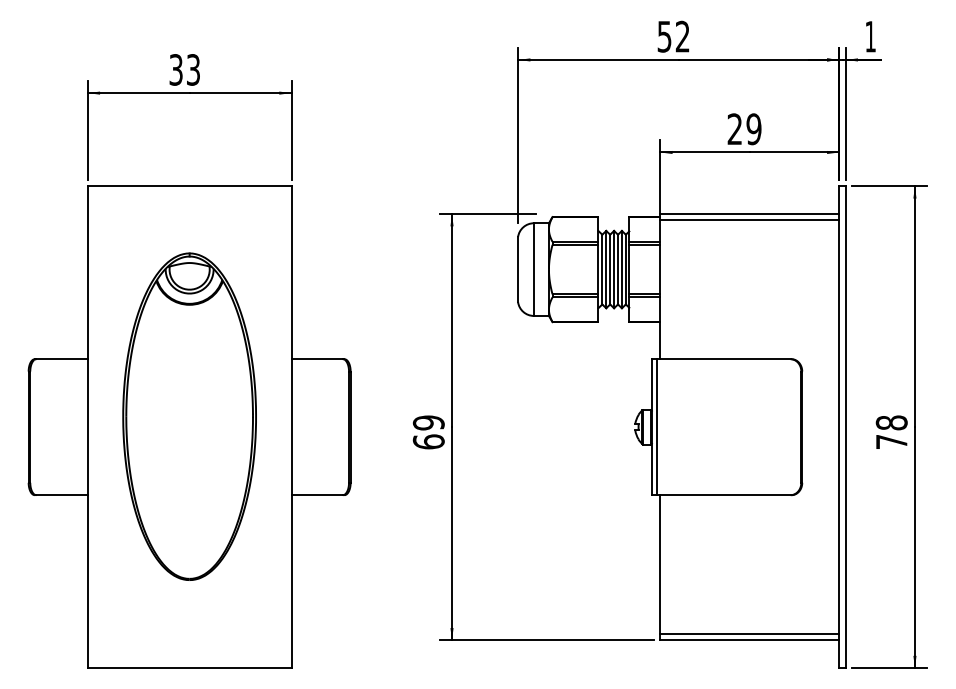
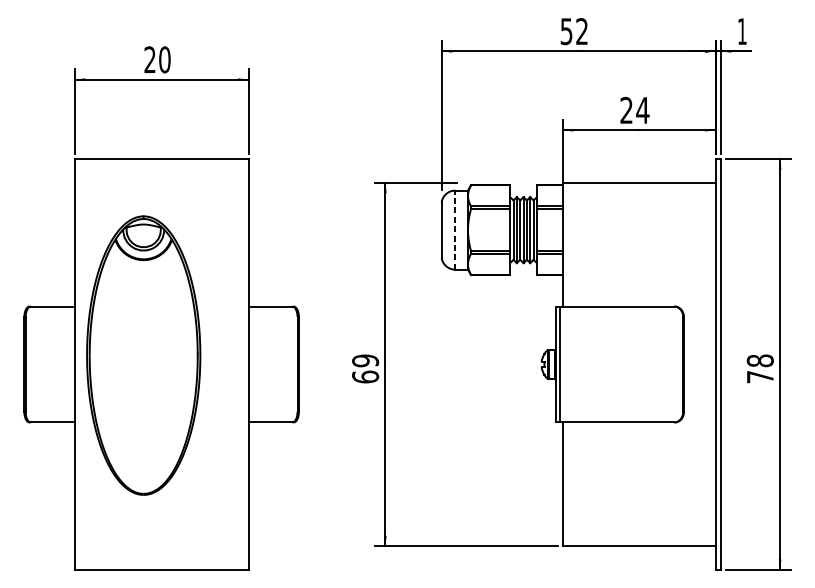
text: (184, 69) -> (157, 59), 33 -> 20
text: (753, 129) -> (642, 110), 29 -> 24
line: (749, 220) -> (639, 188), removed
line: (533, 269) -> (454, 230), solid -> dashed
part: (189, 416) -> (143, 355), moved
line: (749, 634) -> (639, 541), removed

